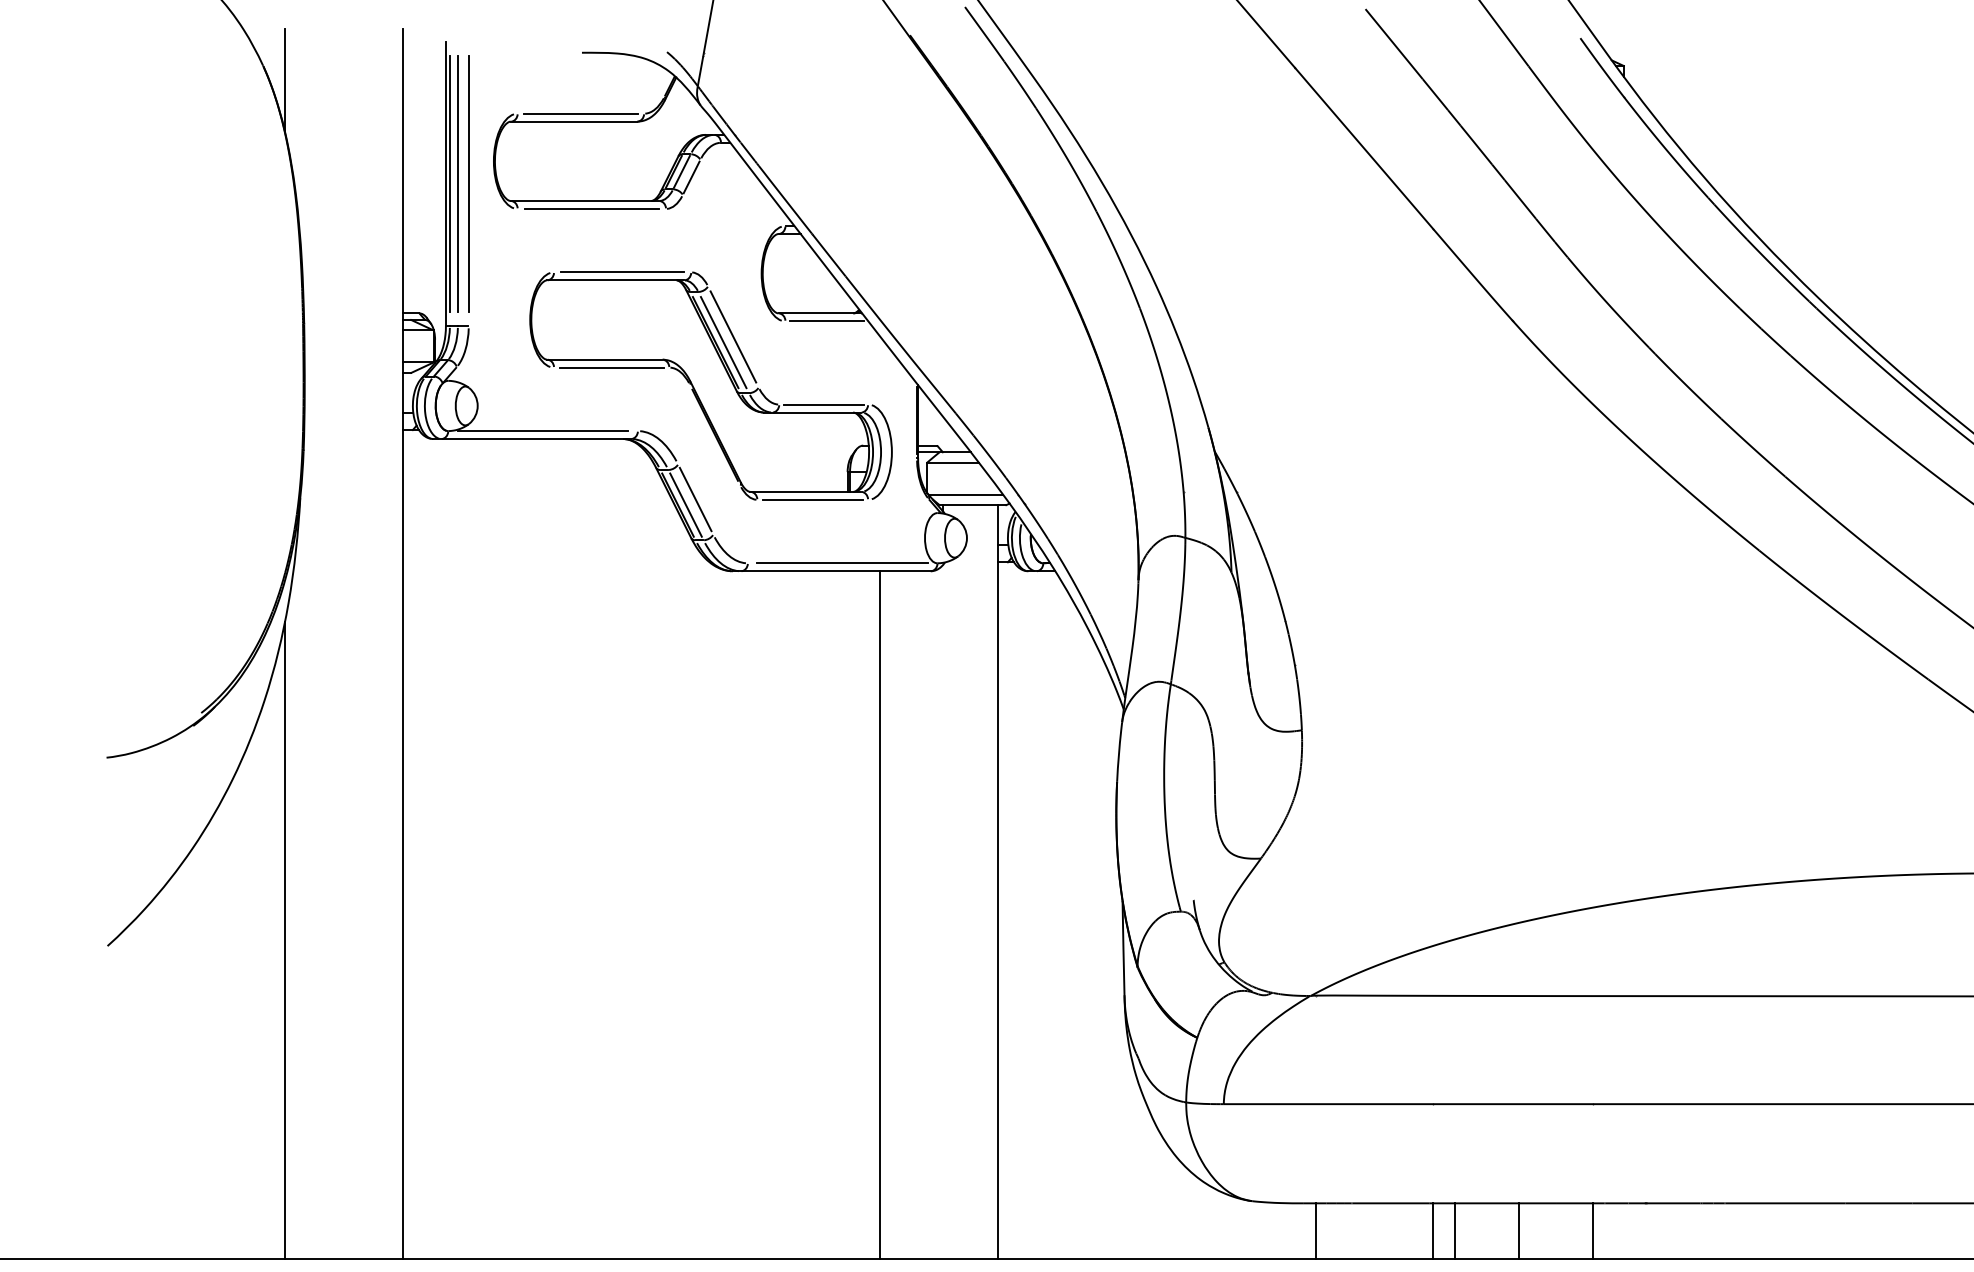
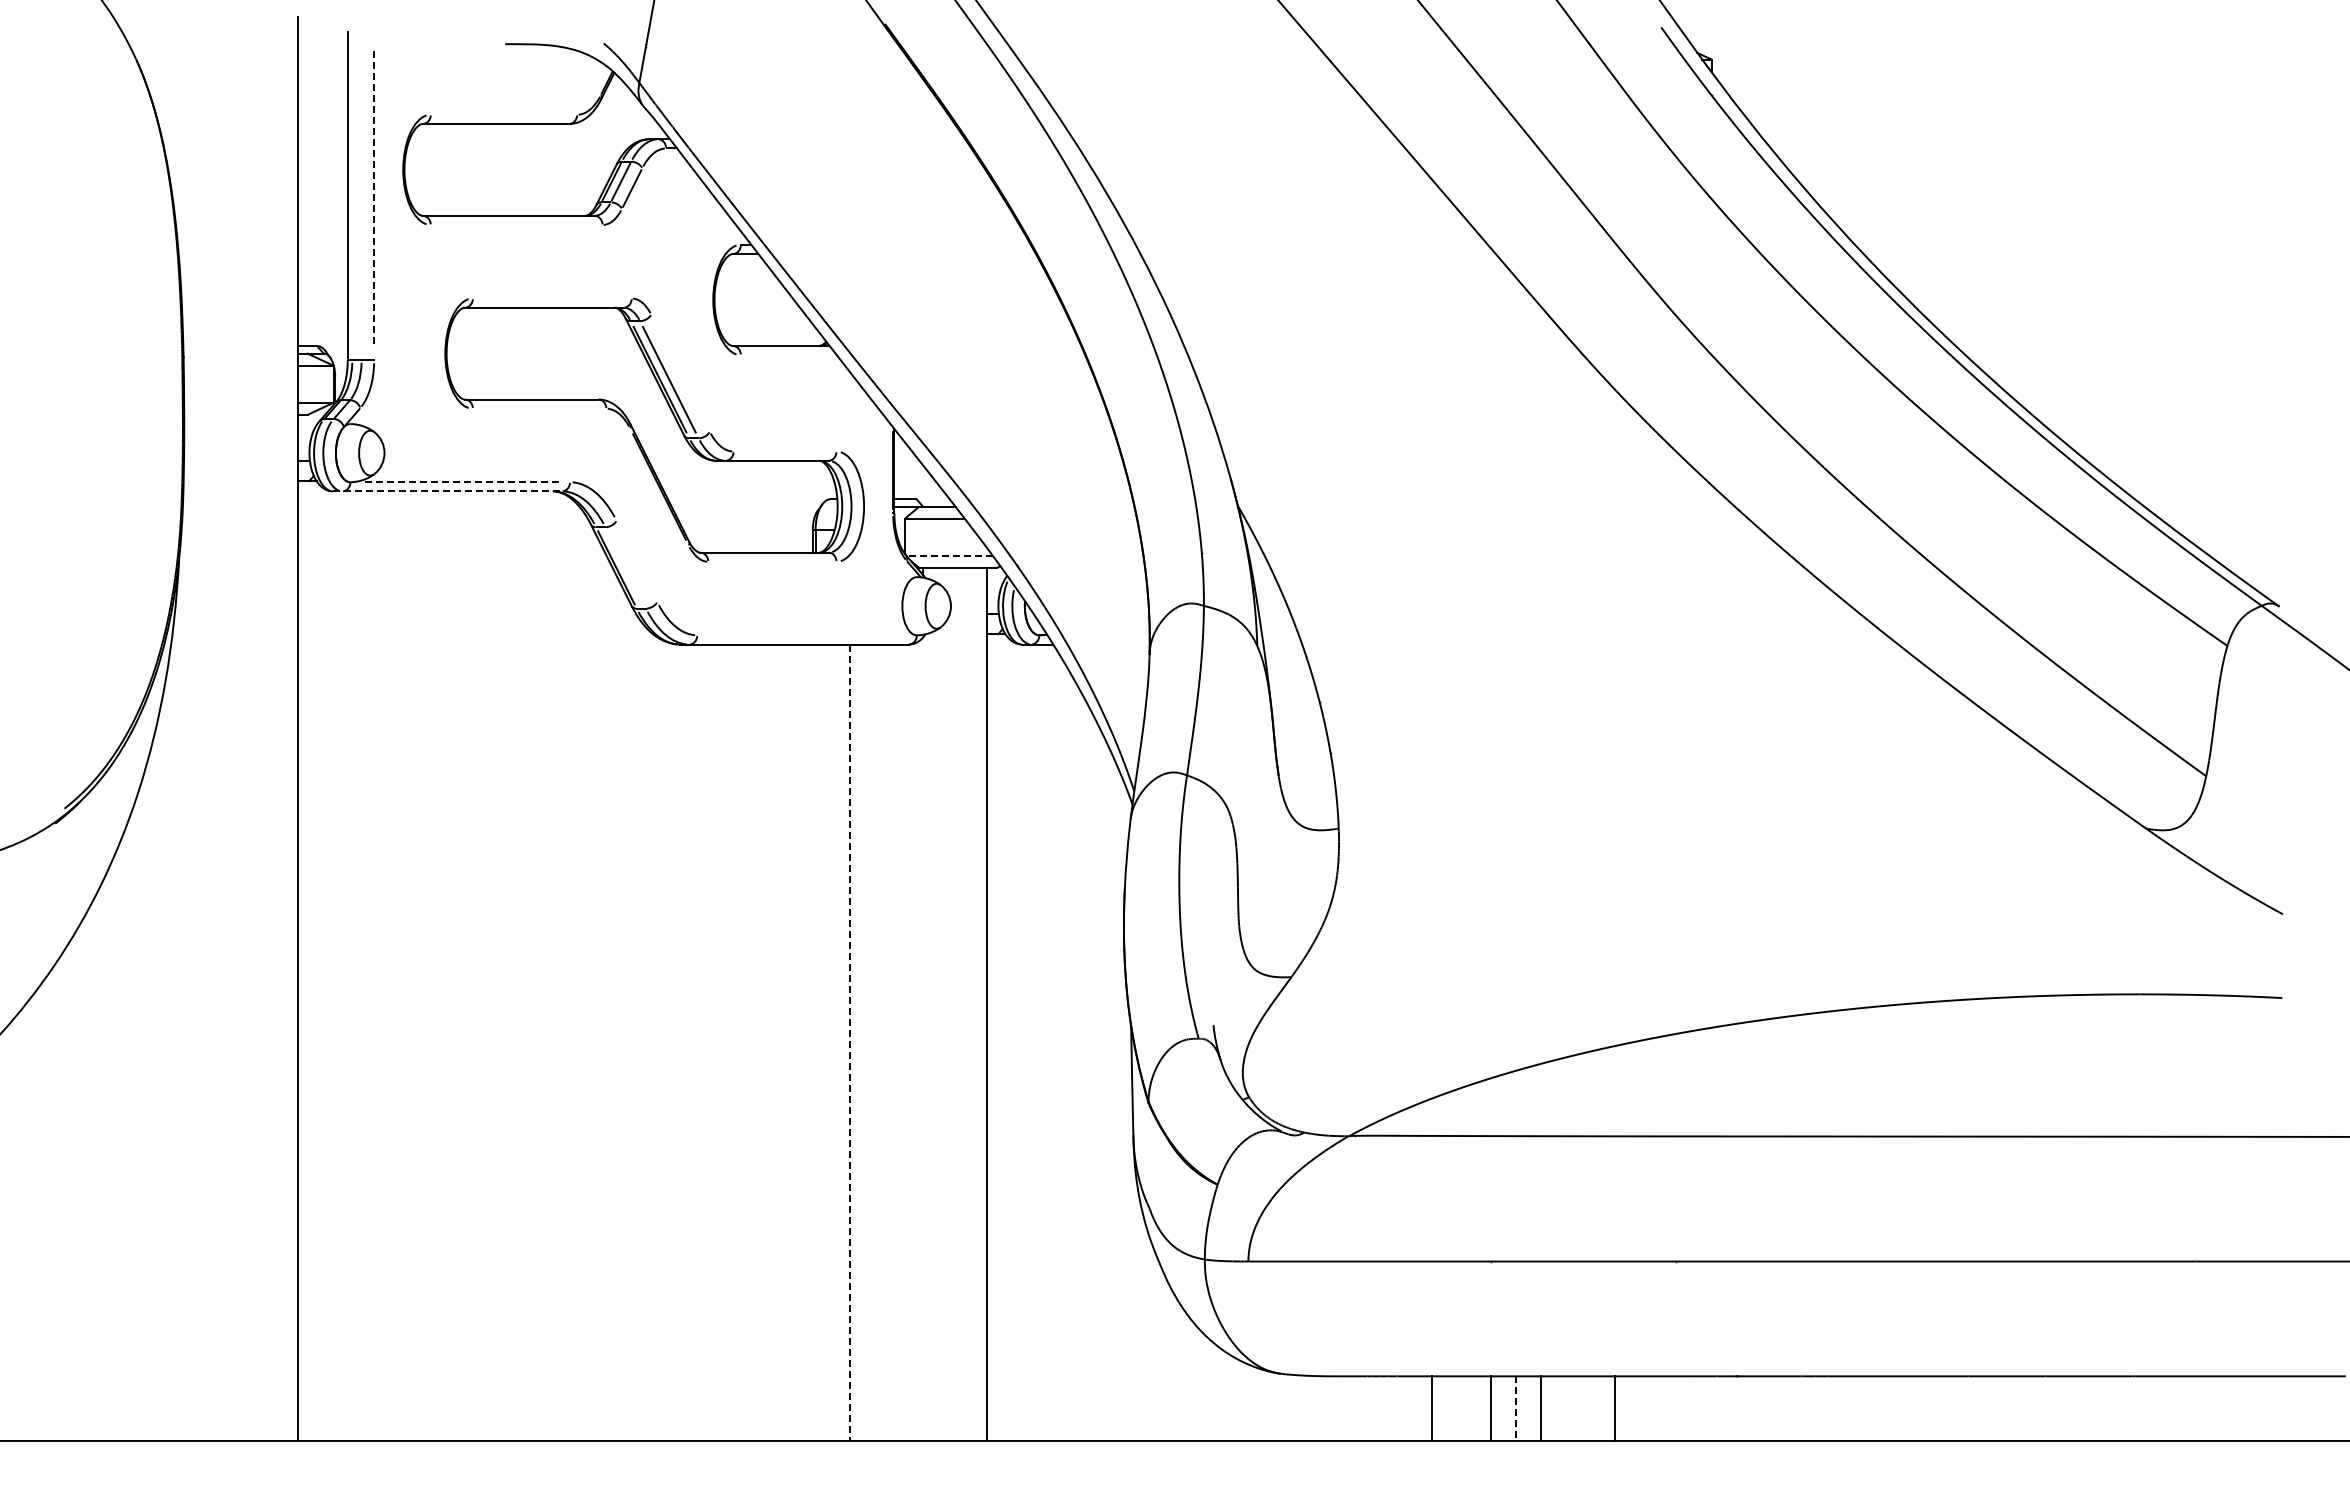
line: (285, 79) -> (161, 75), removed
line: (580, 113) -> (503, 114), removed
line: (450, 183) -> (352, 195), removed
line: (457, 183) -> (361, 195), removed
line: (469, 184) -> (374, 196), solid -> dashed
line: (591, 209) -> (516, 225), removed
line: (621, 272) -> (551, 298), removed
line: (826, 321) -> (788, 355), removed
line: (733, 336) -> (680, 372), removed
line: (611, 367) -> (539, 408), removed
line: (823, 404) -> (784, 451), removed
line: (543, 431) -> (460, 482), solid -> dashed
line: (532, 439) -> (448, 491), solid -> dashed
line: (965, 494) -> (949, 555), solid -> dashed
line: (695, 499) -> (636, 561), removed
line: (812, 499) -> (772, 561), removed
line: (685, 504) -> (625, 567), removed
line: (842, 563) -> (806, 635), removed
line: (880, 915) -> (850, 1043), solid -> dashed
line: (285, 940) -> (161, 1071), removed
line: (1315, 1231) -> (1431, 1408), moved
line: (1455, 1231) -> (1516, 1408), solid -> dashed
line: (1519, 1231) -> (1540, 1408), moved
line: (1592, 1231) -> (1614, 1408), moved

